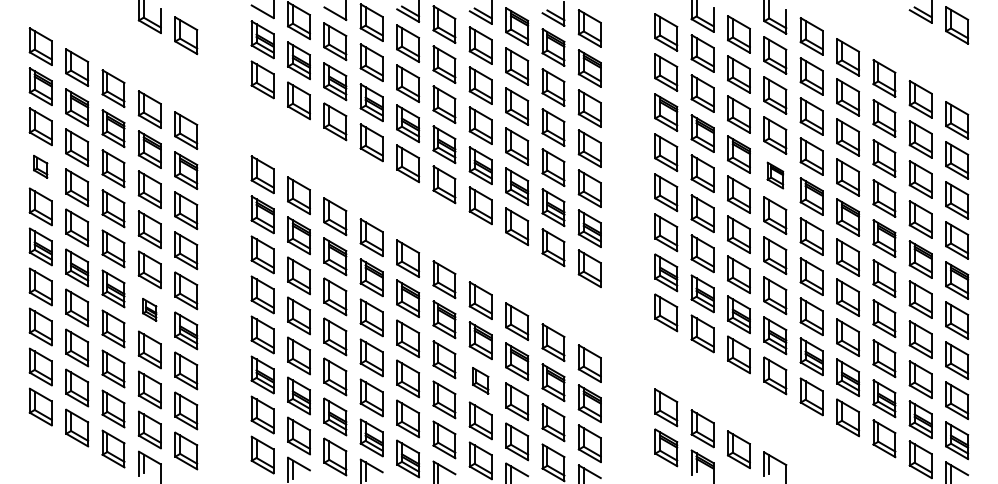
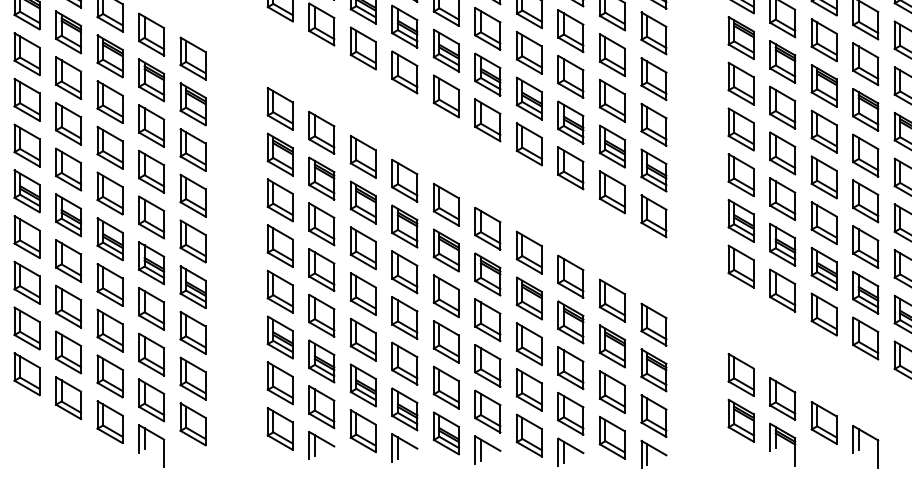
part: (40, 166) -> (26, 99), size x1.67
part: (775, 175) -> (865, 109), size x1.43
part: (149, 309) -> (151, 262), size x1.67
part: (480, 380) -> (529, 343), size x1.43

